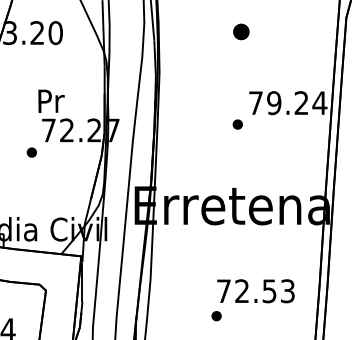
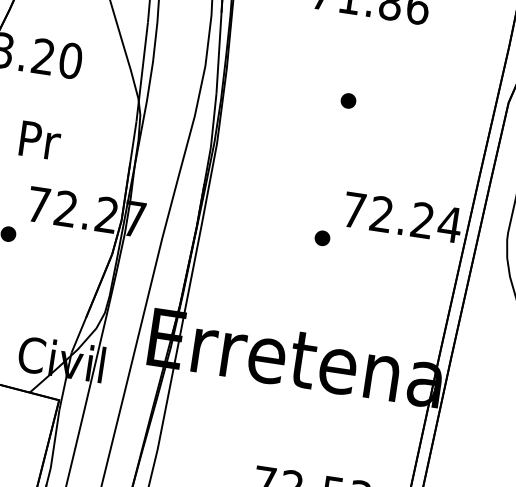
part: (241, 32) -> (348, 101), size x0.62
text: (51, 100) -> (40, 139), moved
text: (274, 103) -> (382, 214), 79.24 -> 72.24

